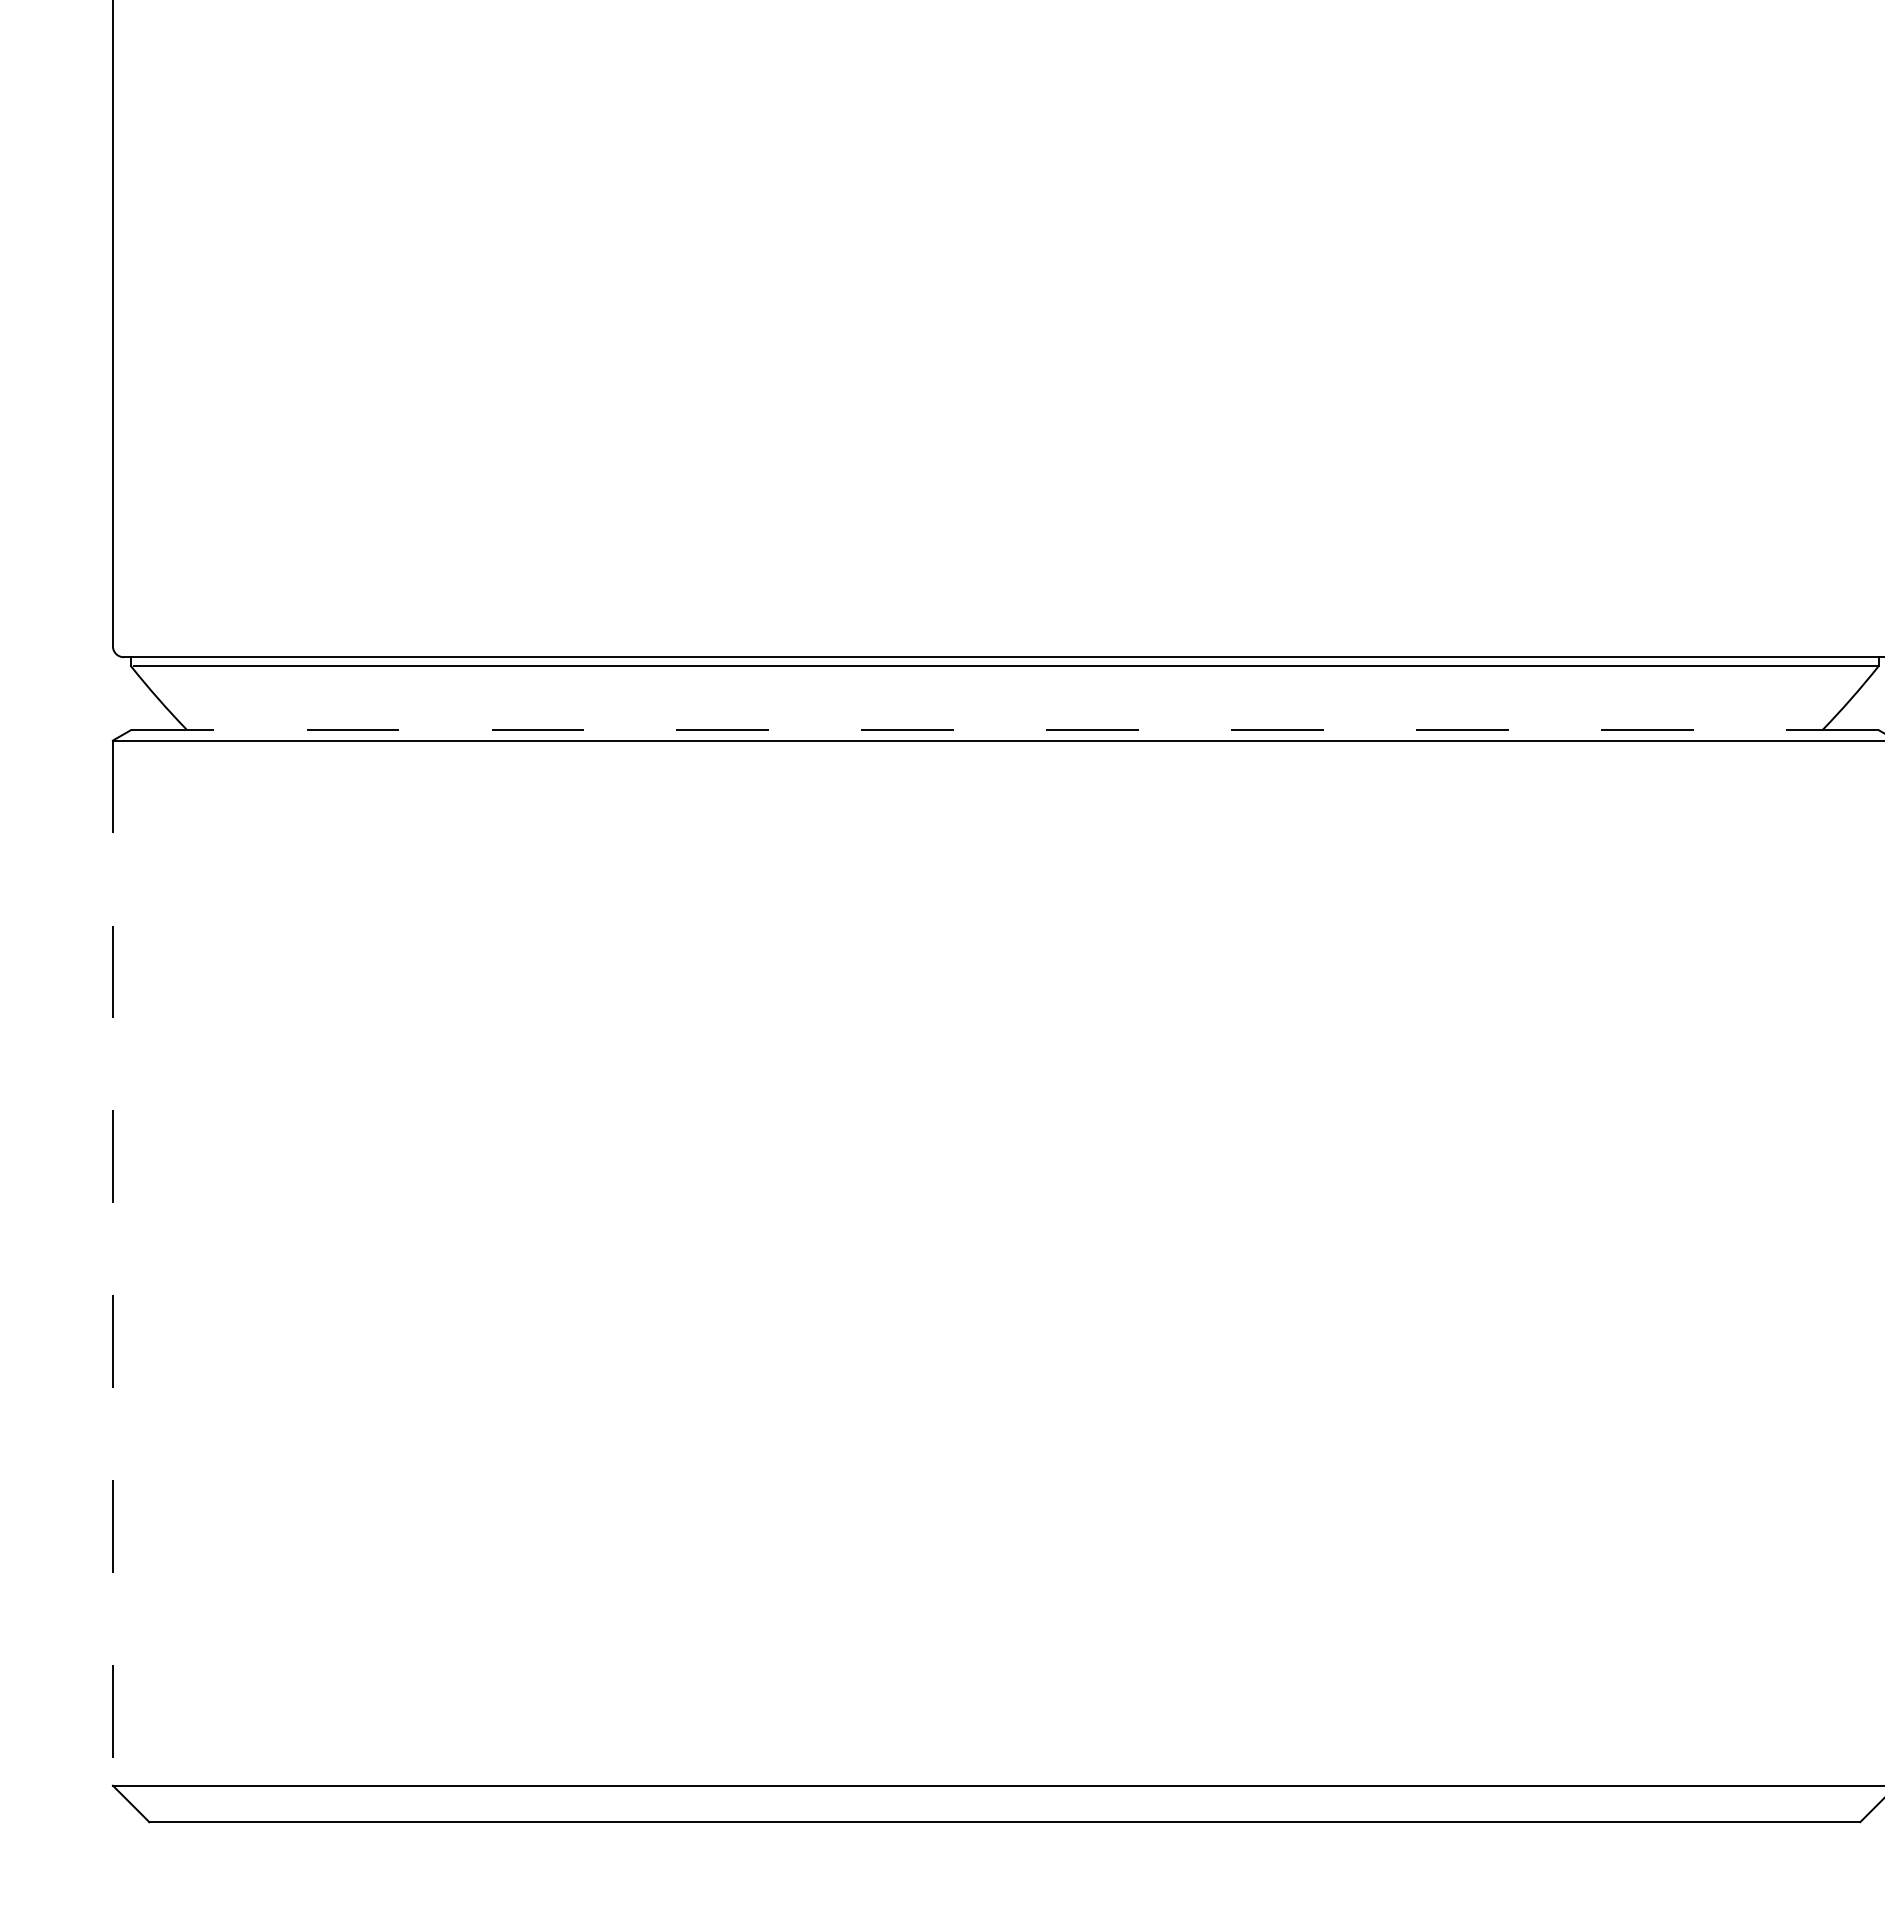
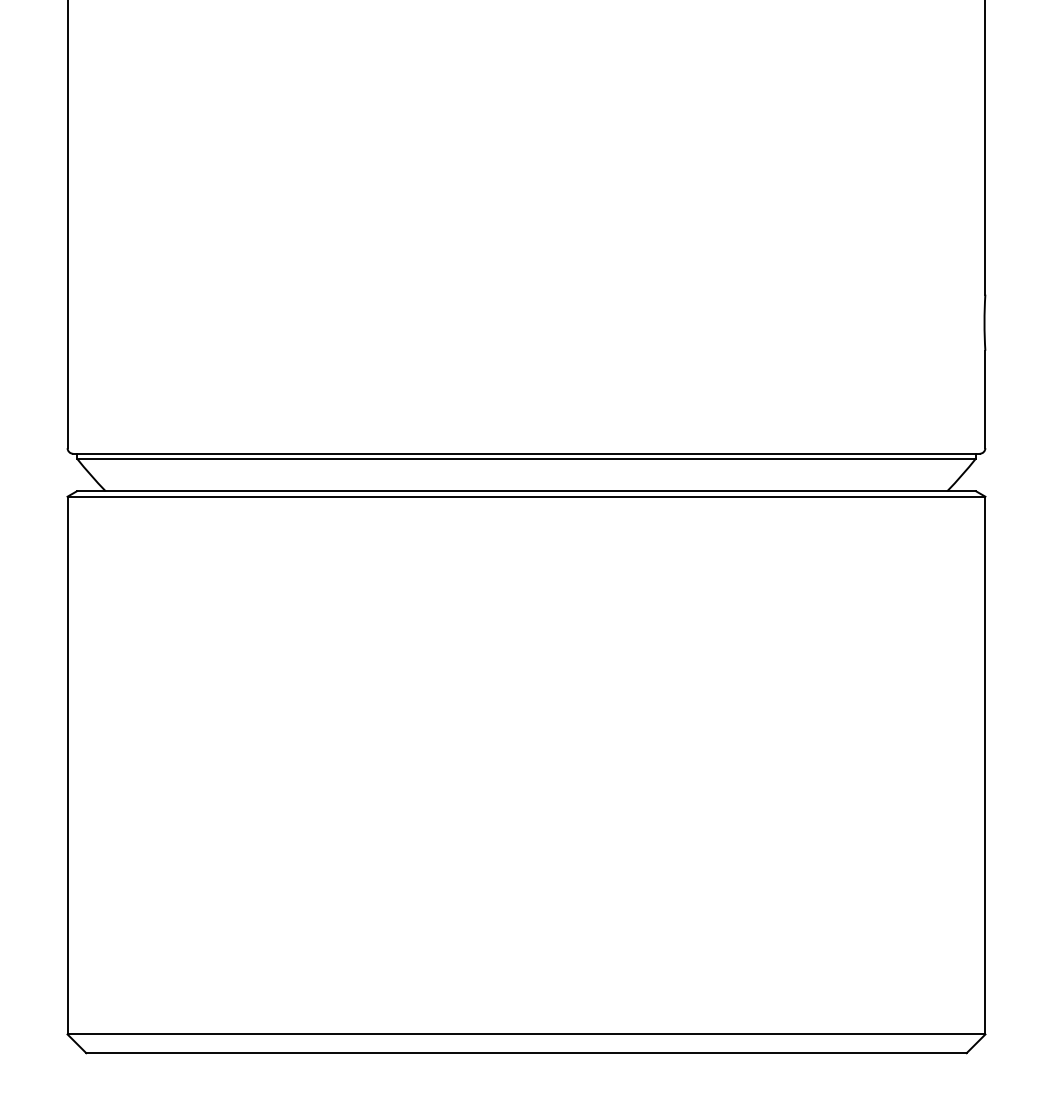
line: (1004, 730) -> (526, 491), dashed -> solid
line: (112, 1263) -> (67, 765), dashed -> solid

